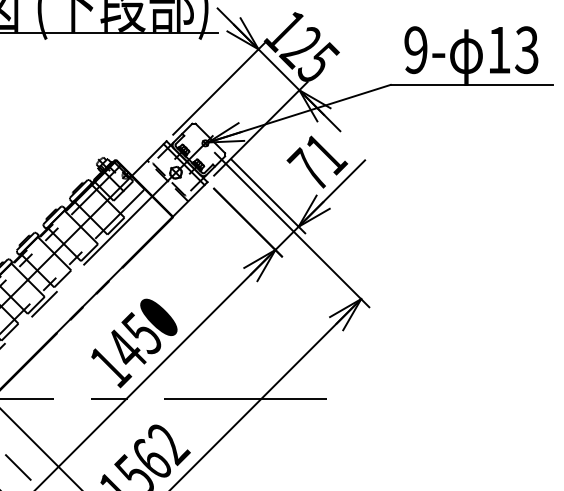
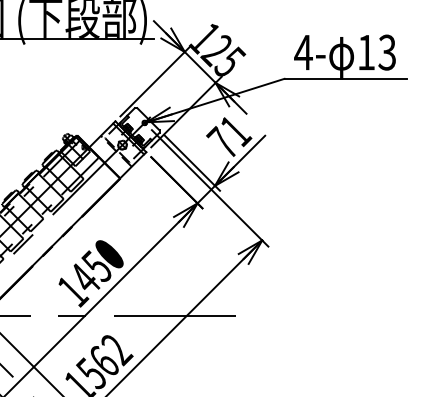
text: (415, 49) -> (303, 52), 9- -> 4-

